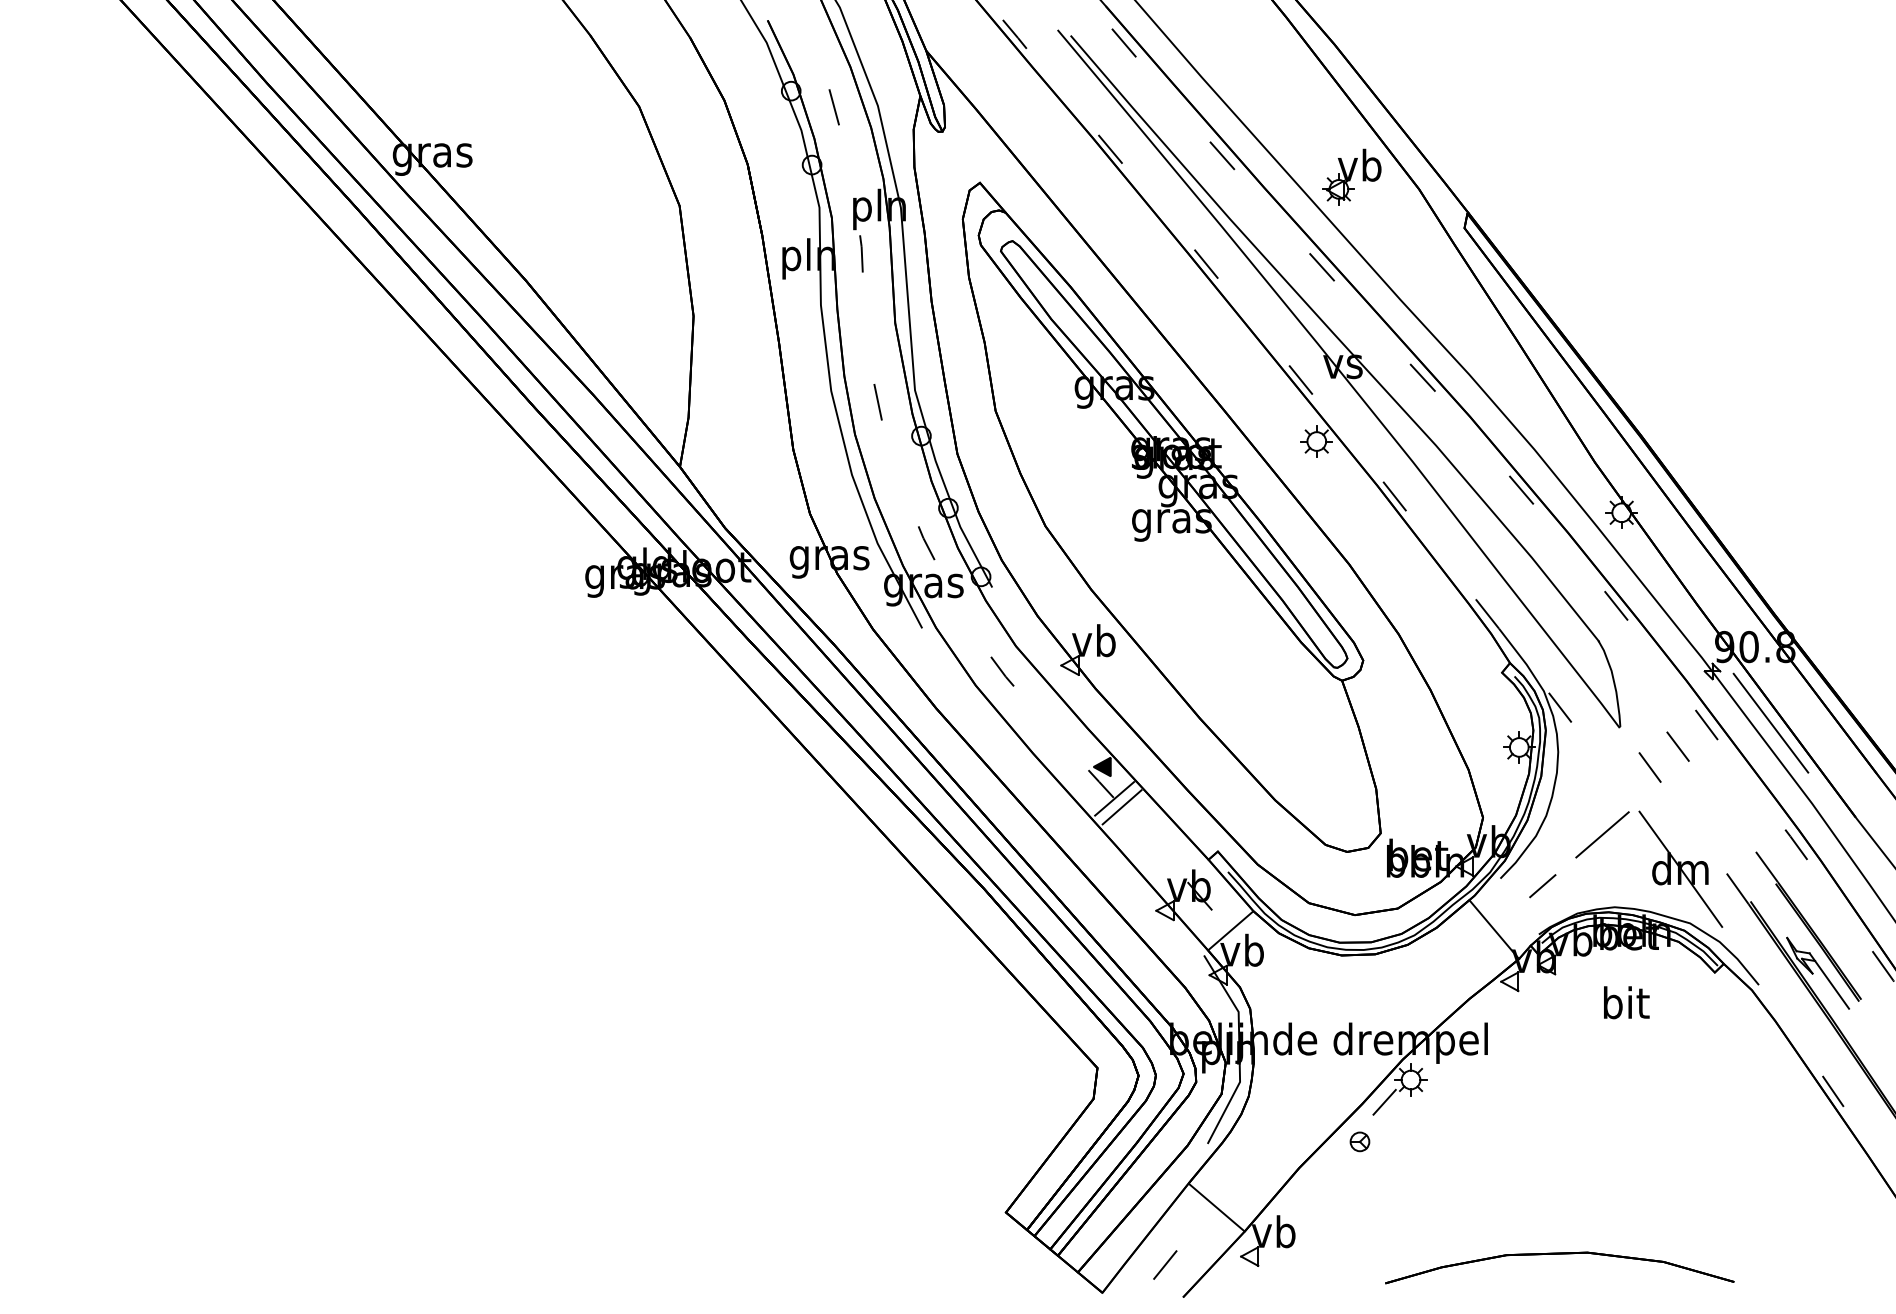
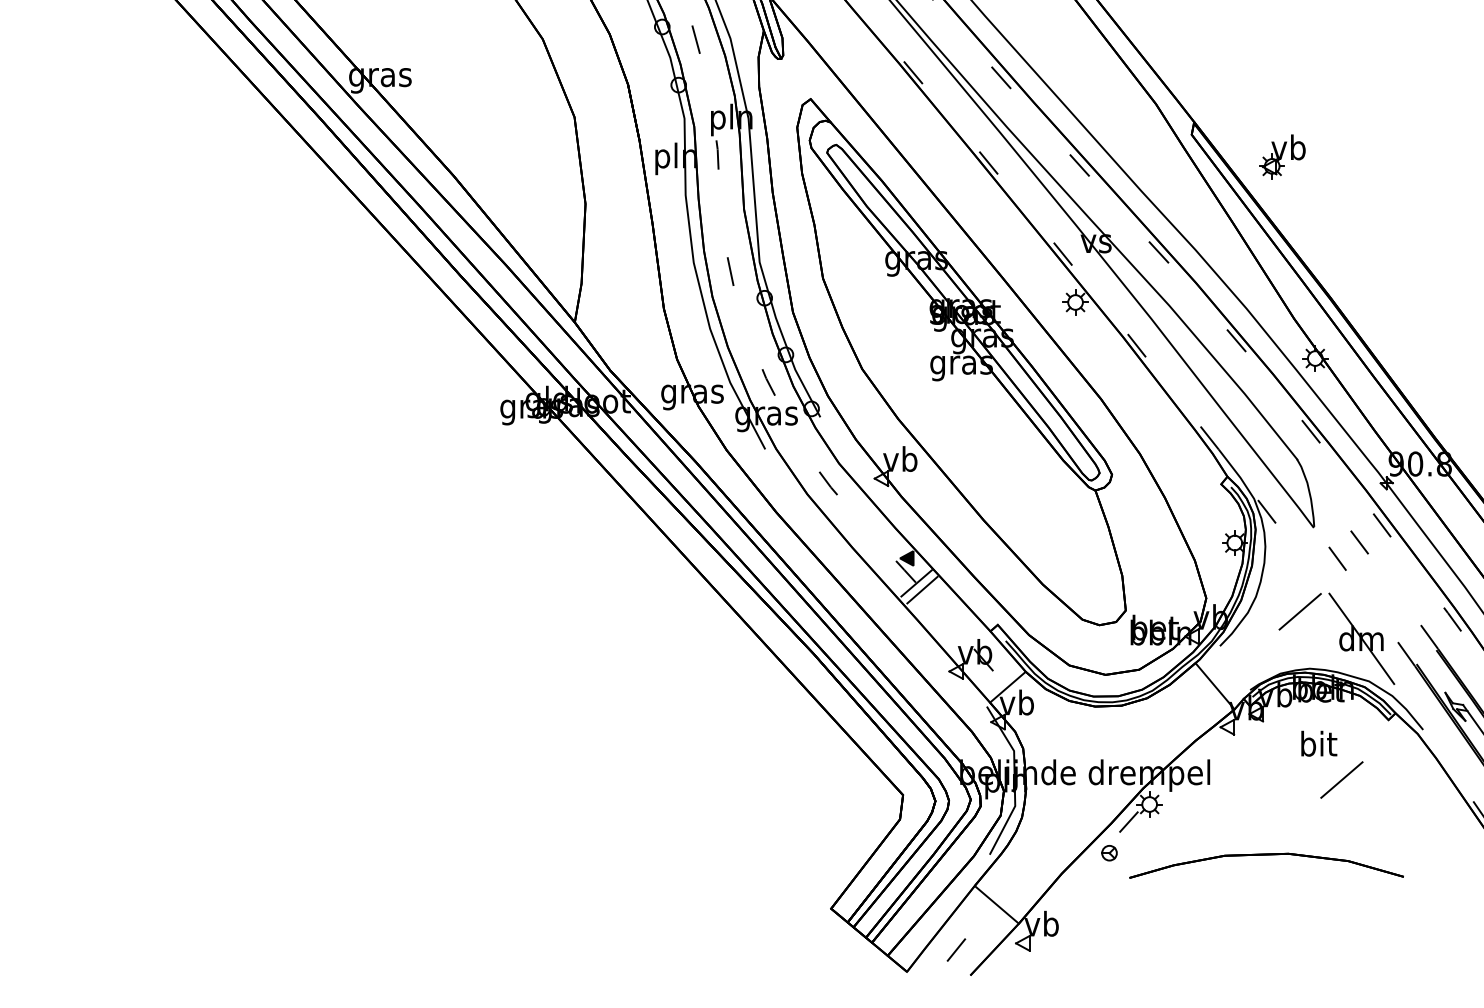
part: (1351, 176) -> (1282, 156), moved
line: (1770, 722) -> (1432, 523), removed
line: (1542, 886) -> (1253, 652), removed
line: (1655, 1048) -> (1341, 779), added
part: (1559, 1254) -> (1266, 855), moved

